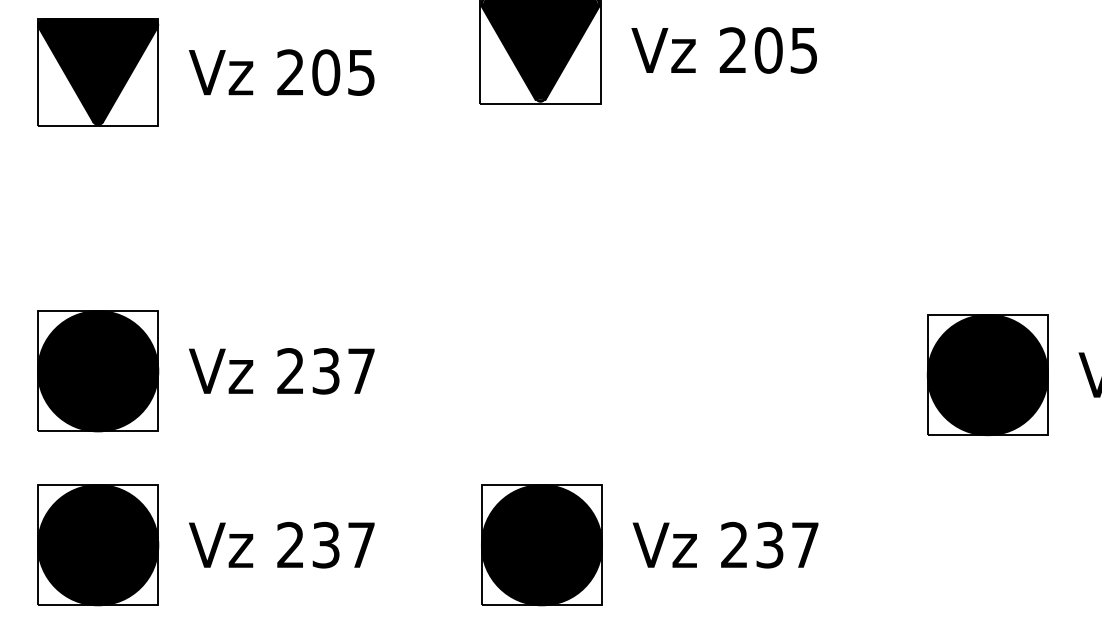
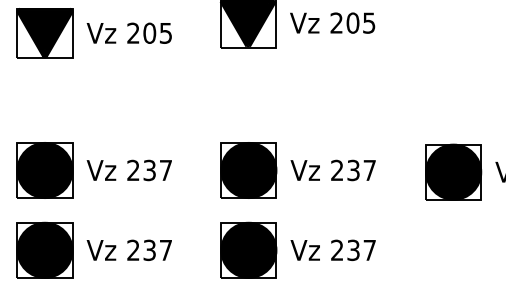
part: (647, 371) -> (297, 170), added

